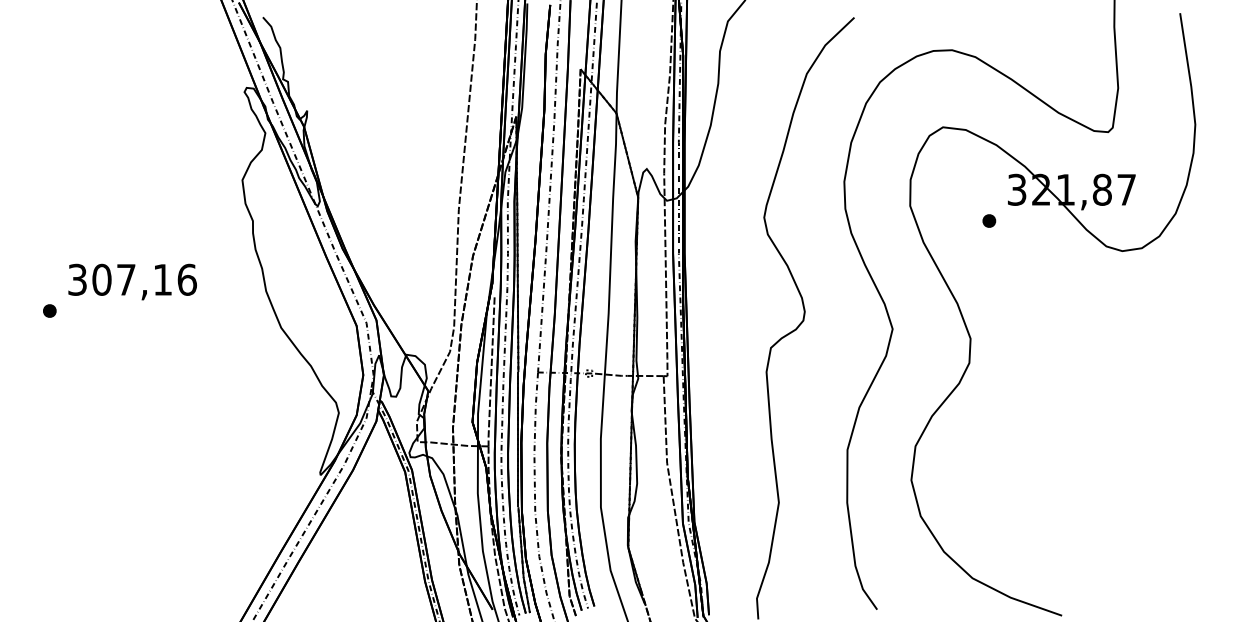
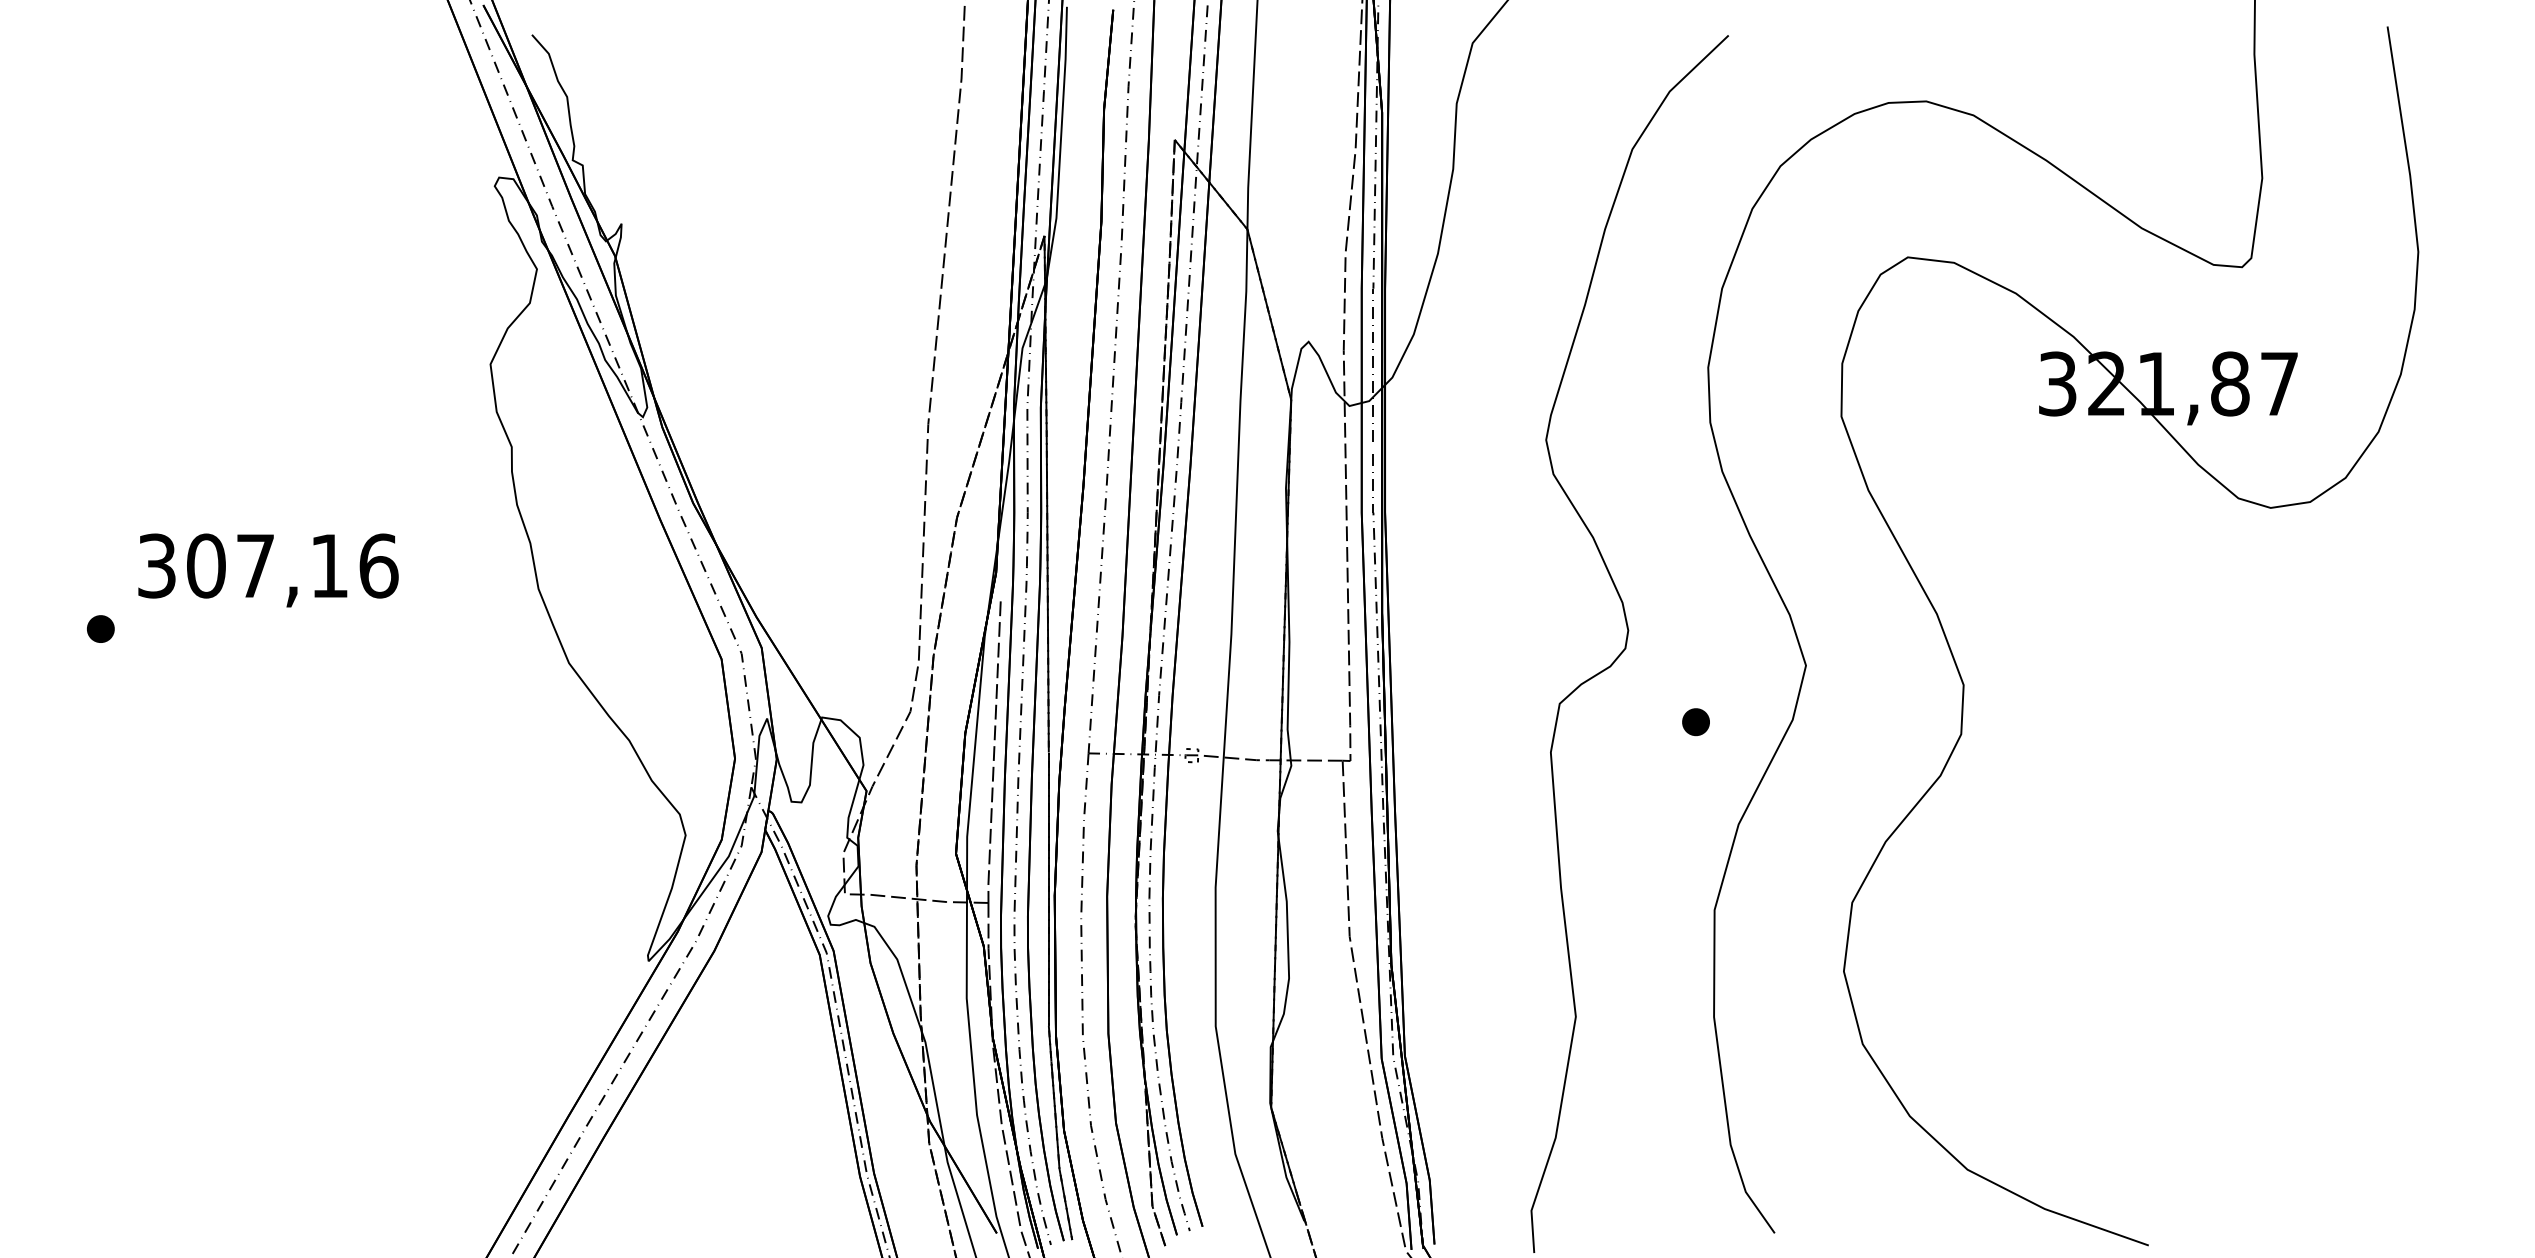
part: (989, 220) -> (1696, 721), moved

